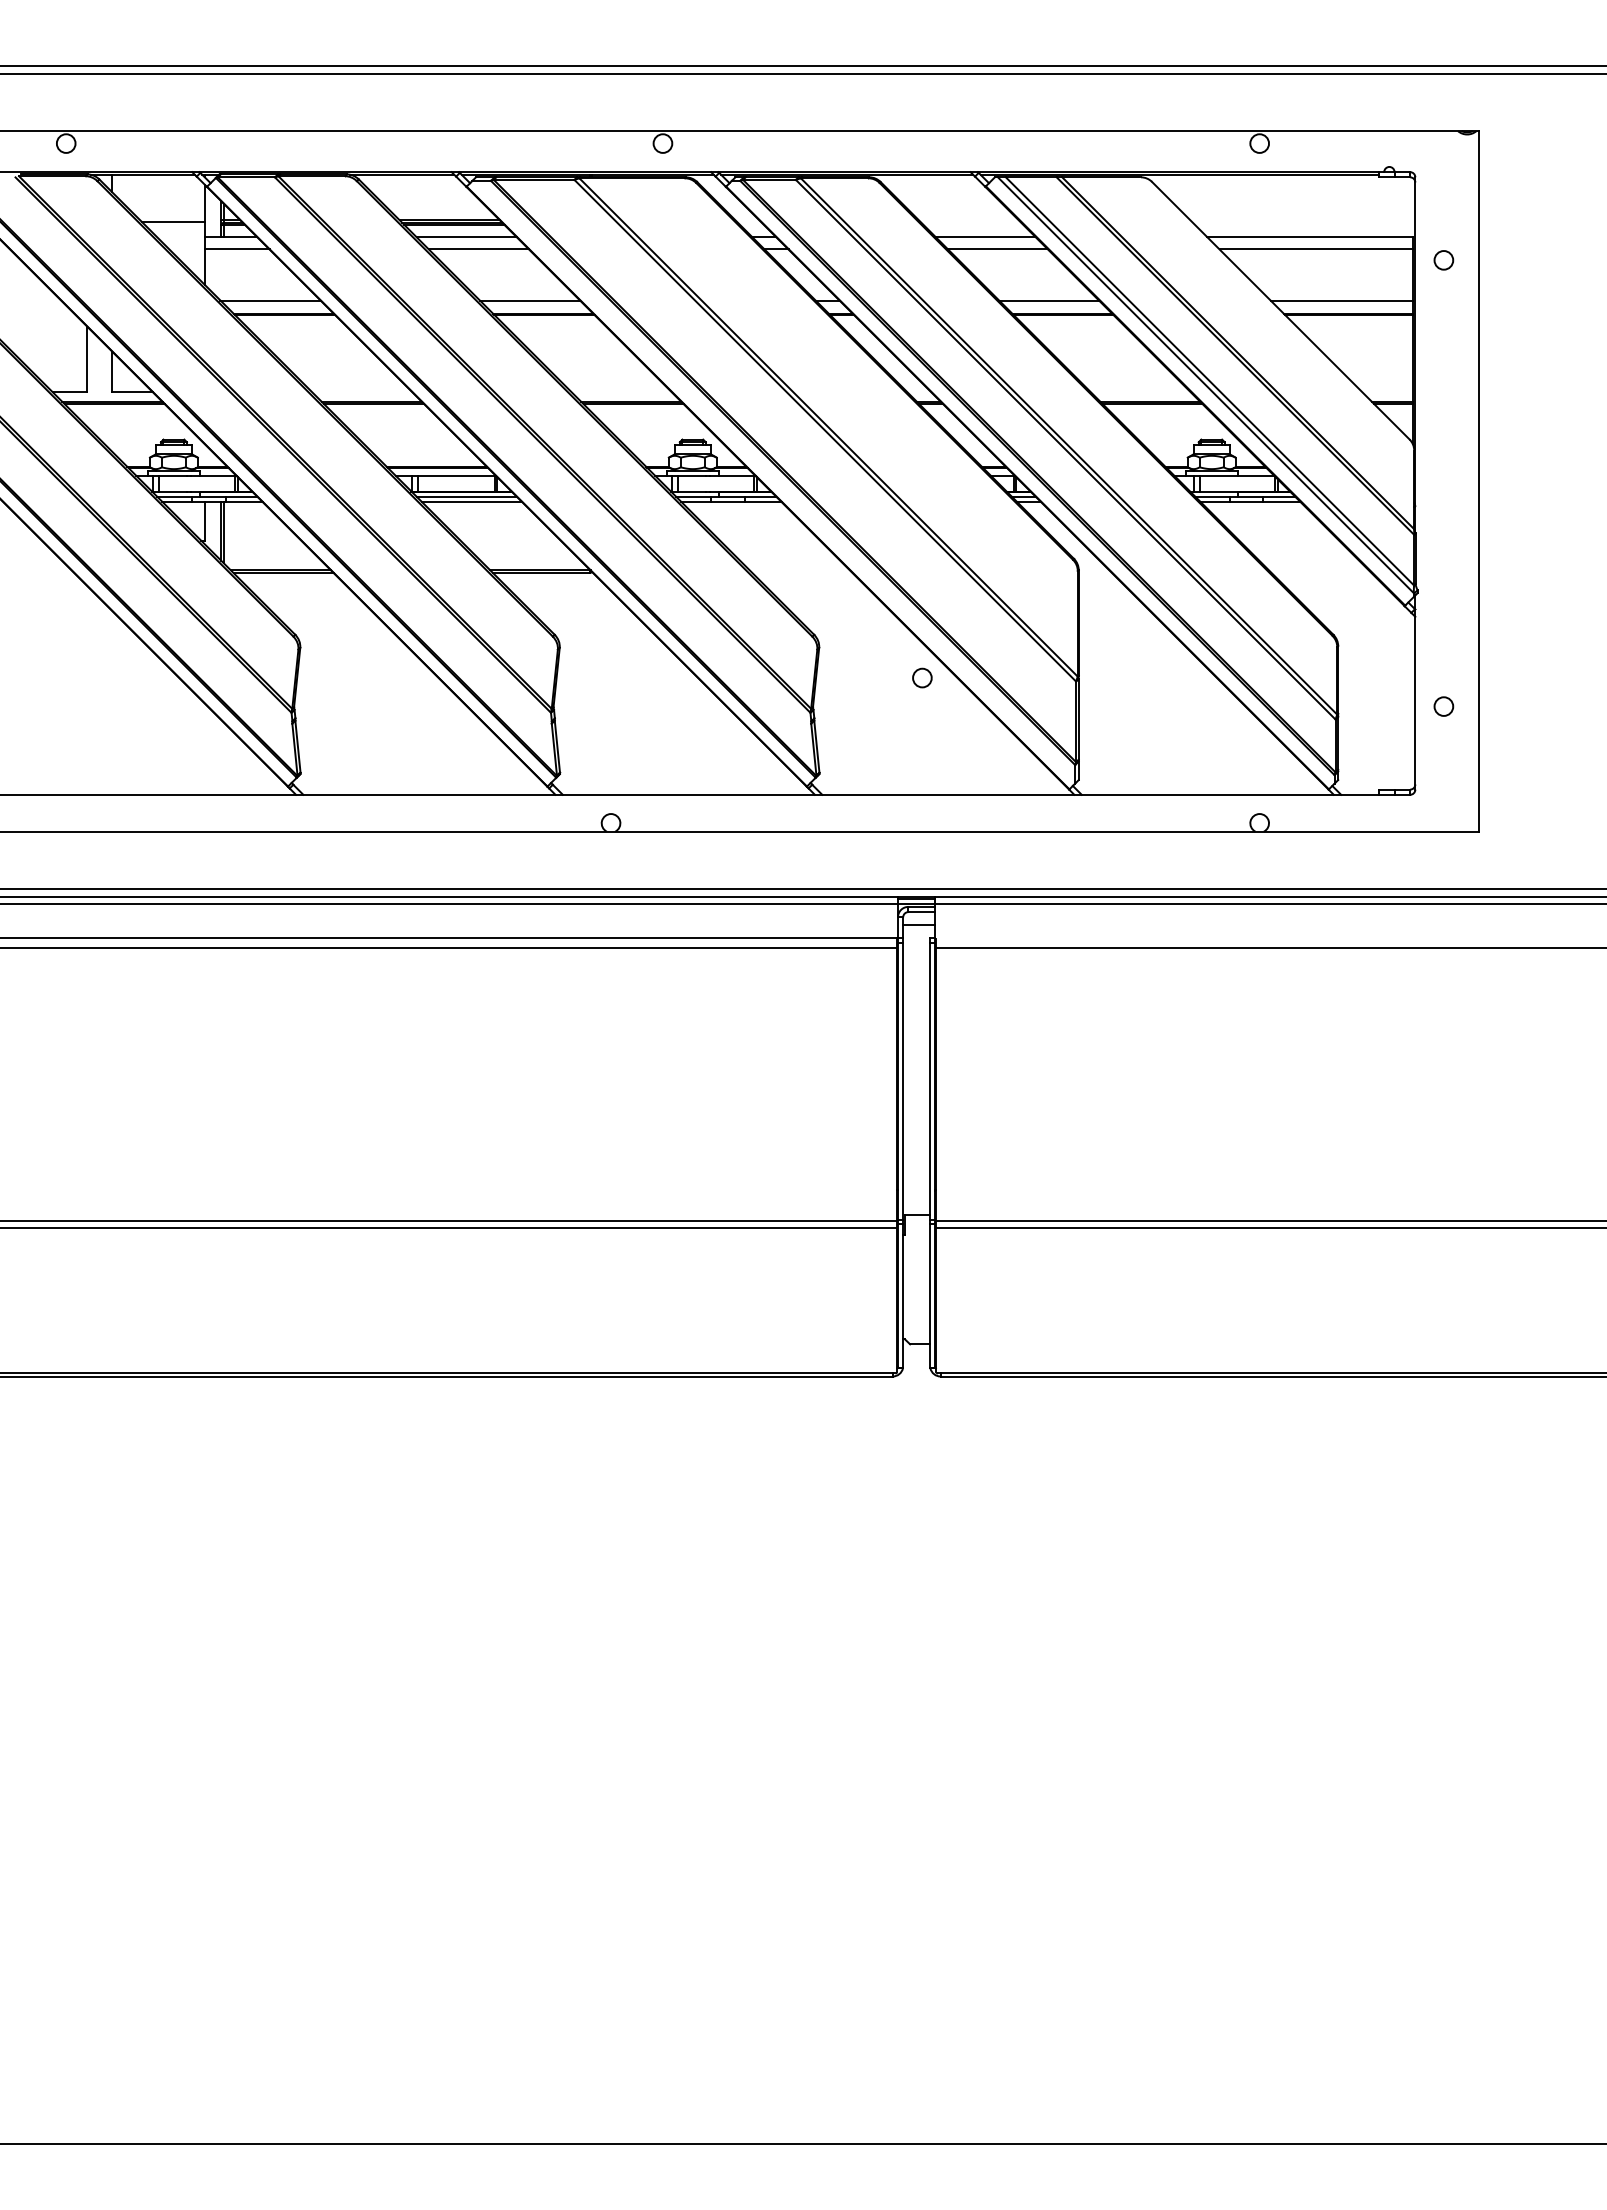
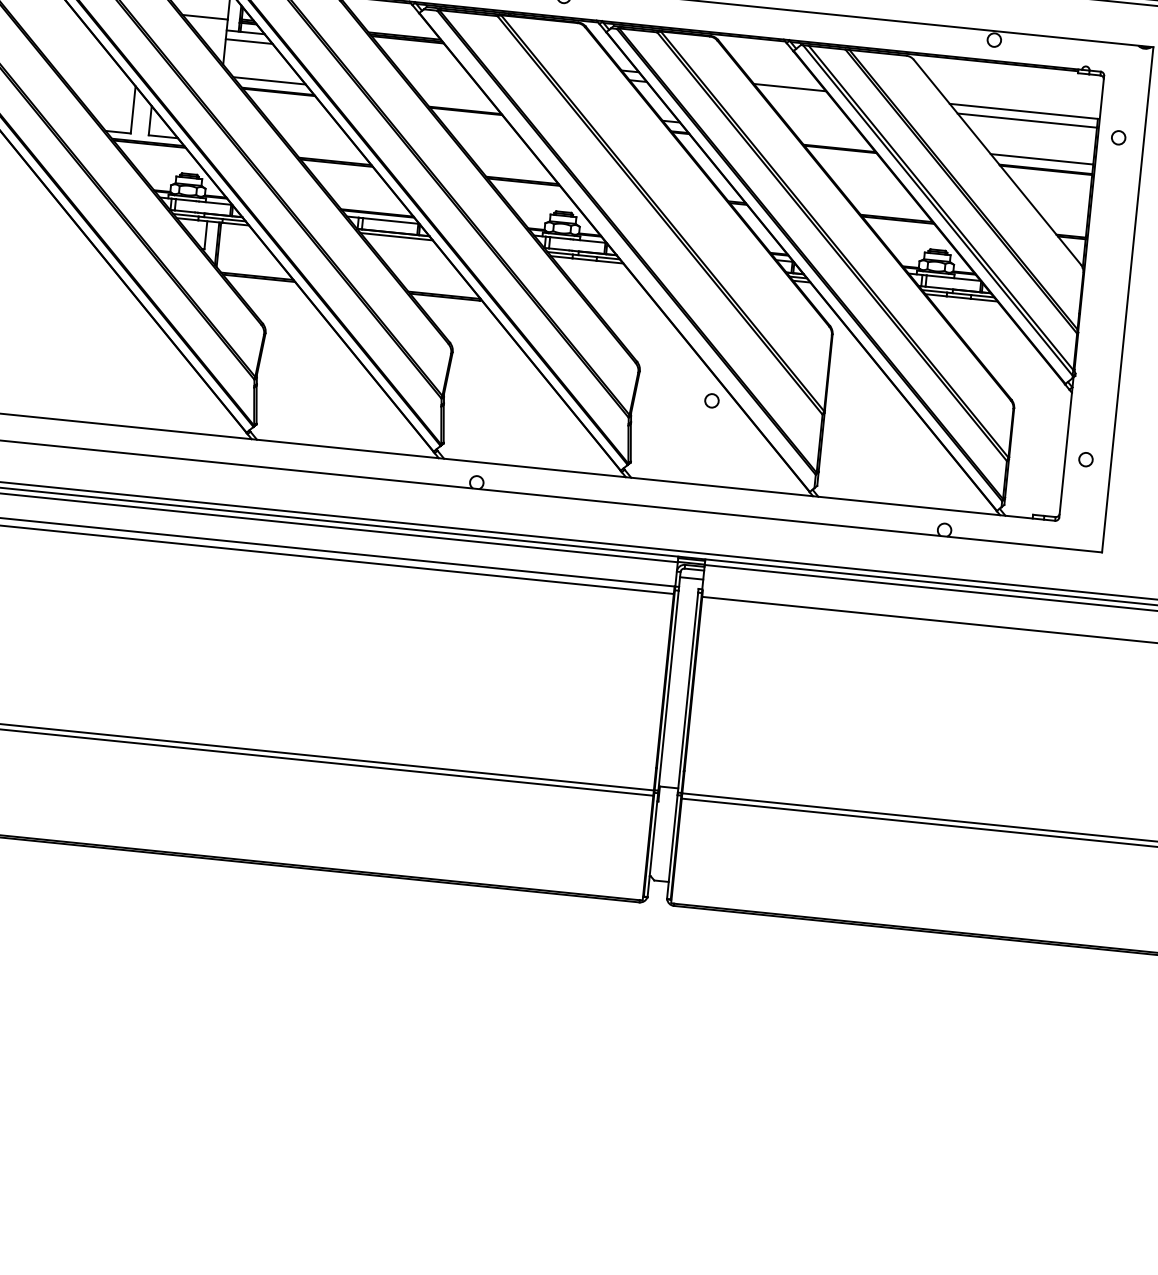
line: (466, 237) -> (415, 49), removed
line: (478, 249) -> (423, 59), removed
line: (997, 249) -> (797, 97), removed
line: (529, 300) -> (456, 99), removed
line: (1049, 300) -> (831, 137), removed
line: (471, 501) -> (399, 240), removed

